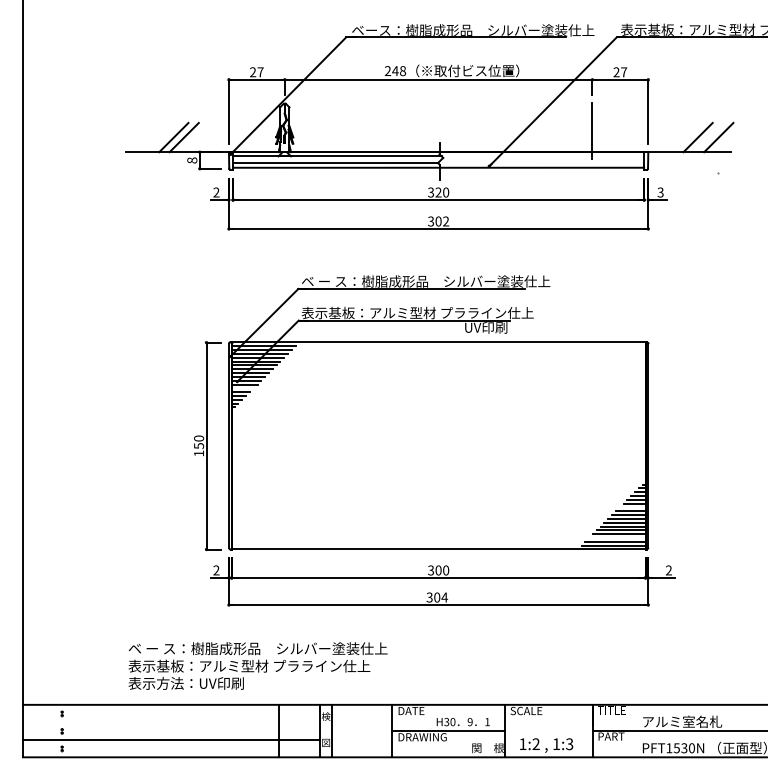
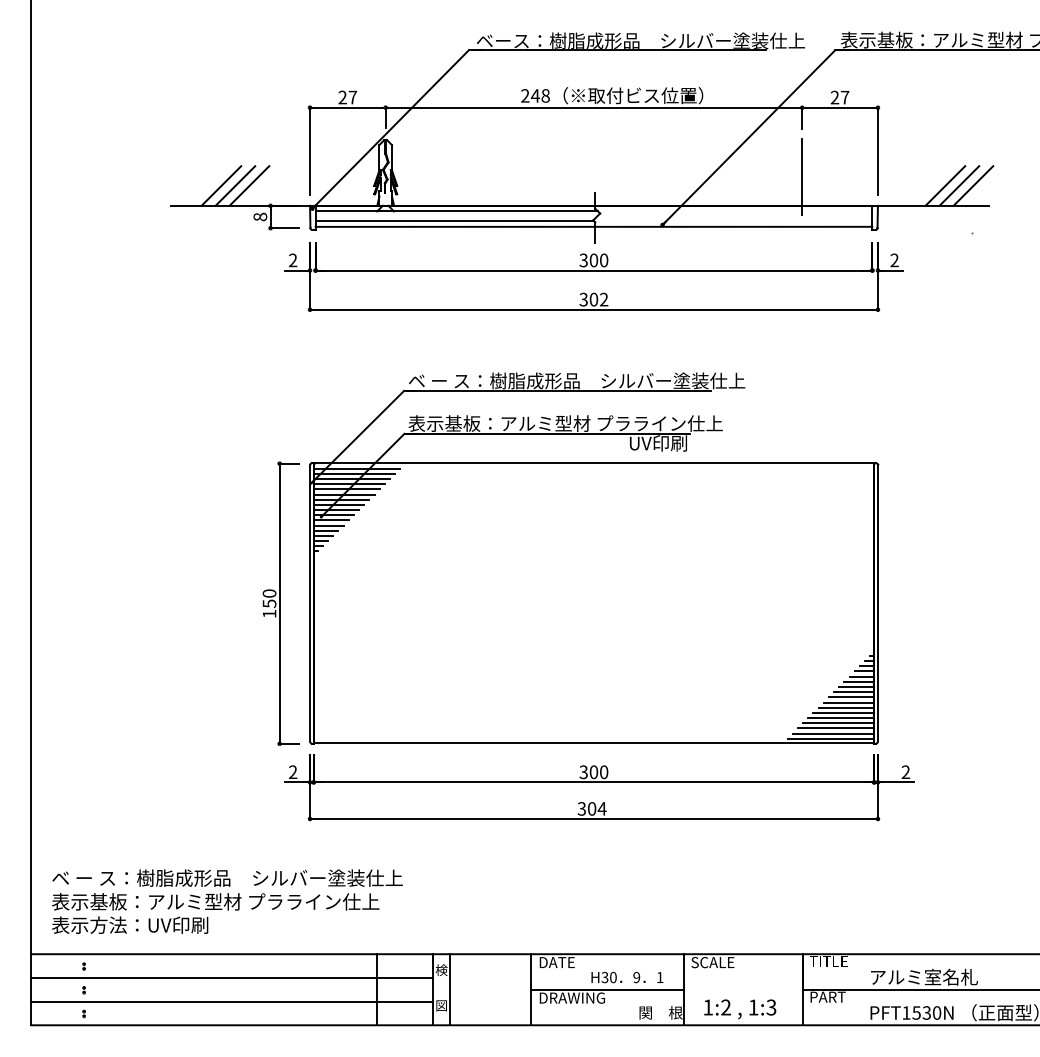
line: (163, 137) -> (221, 185), added
line: (708, 137) -> (959, 185), added
text: (438, 192) -> (593, 260), 320 -> 300
text: (660, 192) -> (894, 260), 3 -> 2
line: (242, 388) -> (328, 525), added
line: (632, 507) -> (856, 686), added
line: (616, 538) -> (835, 728), added
text: (258, 665) -> (227, 901), moved
line: (171, 722) -> (232, 977), added

